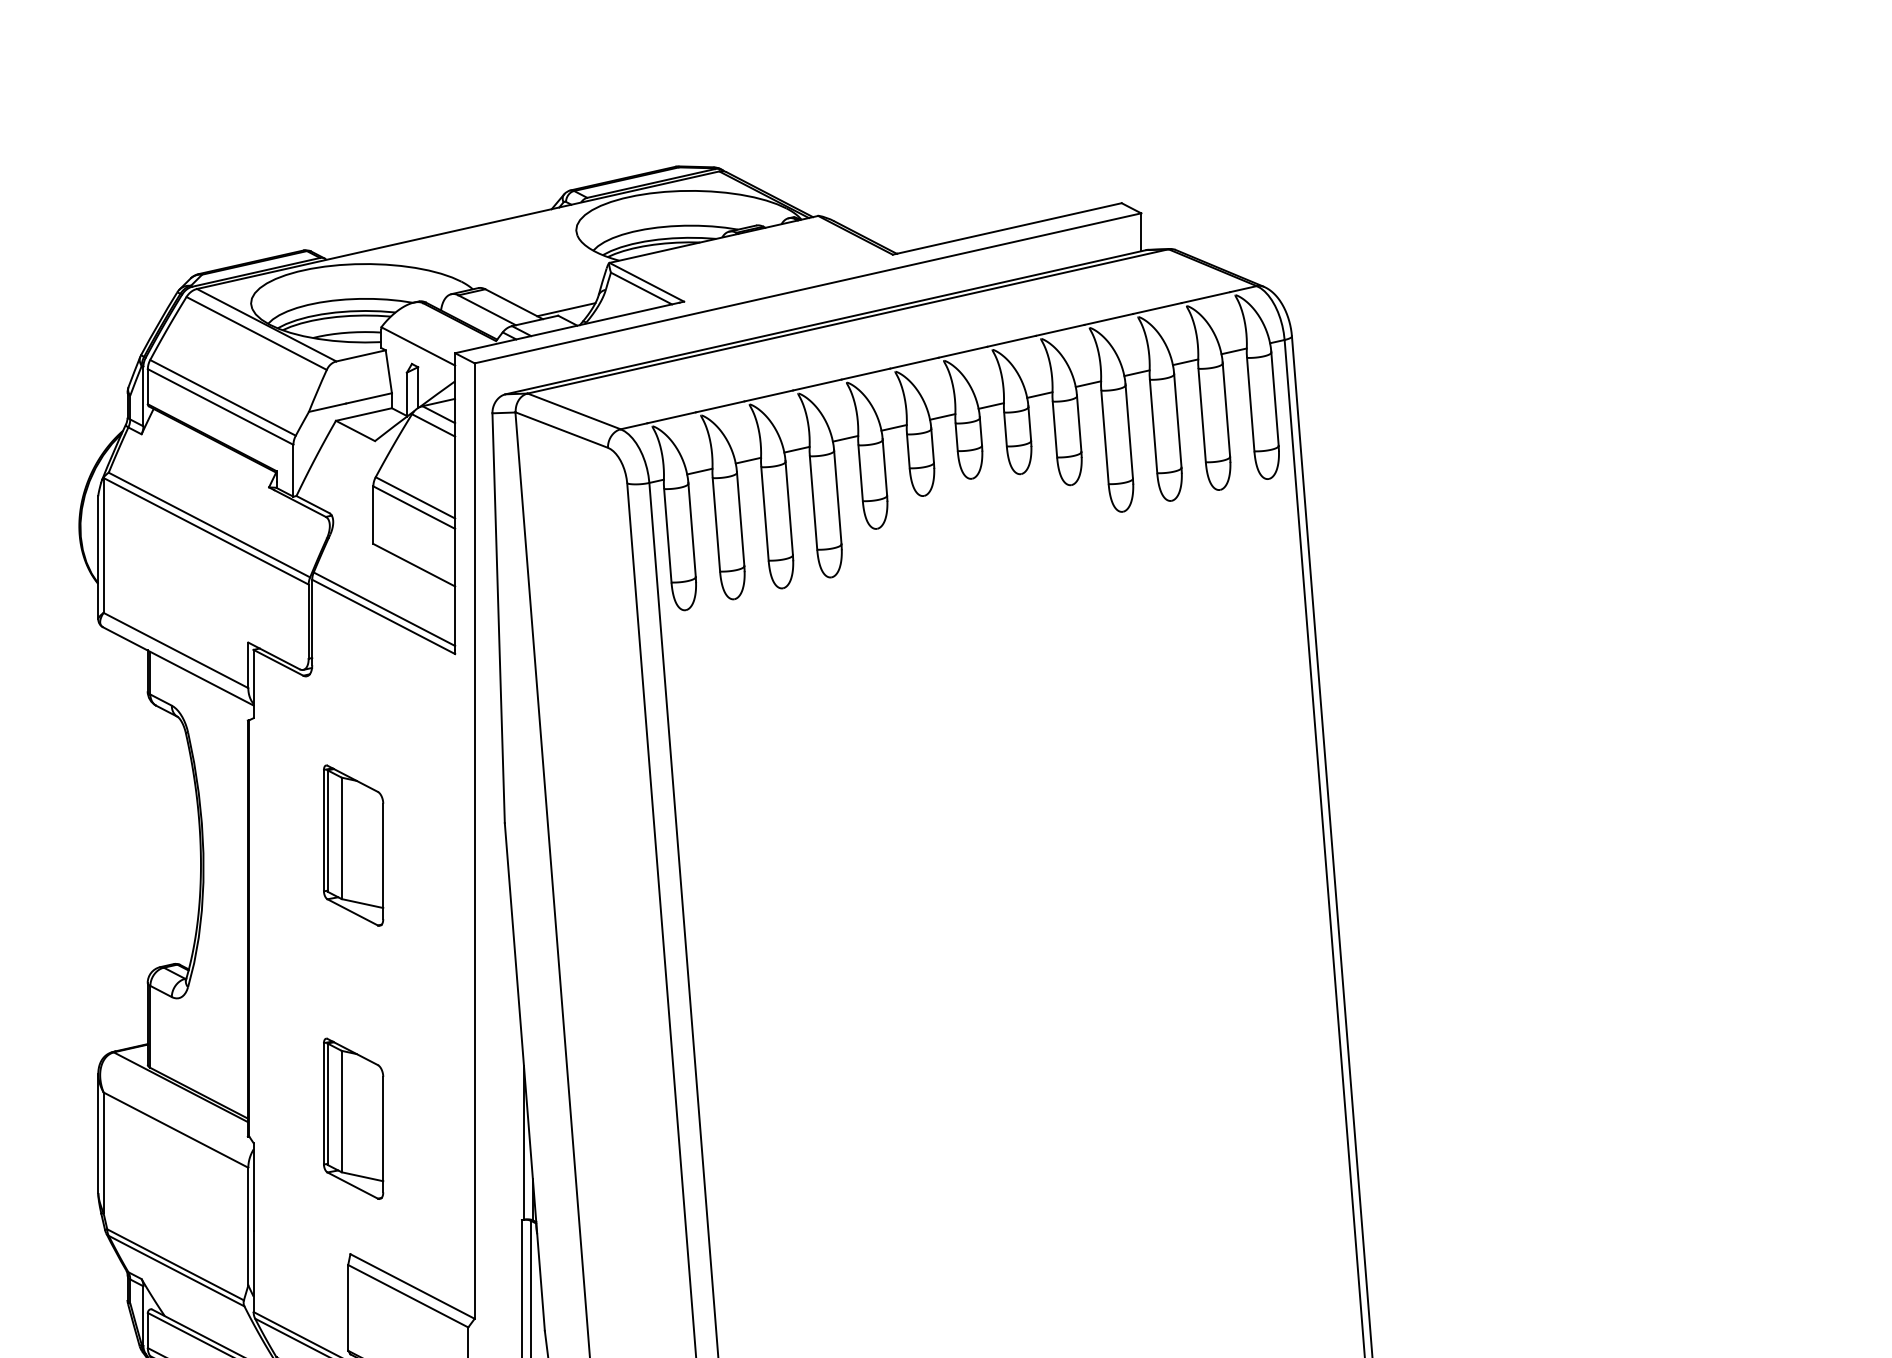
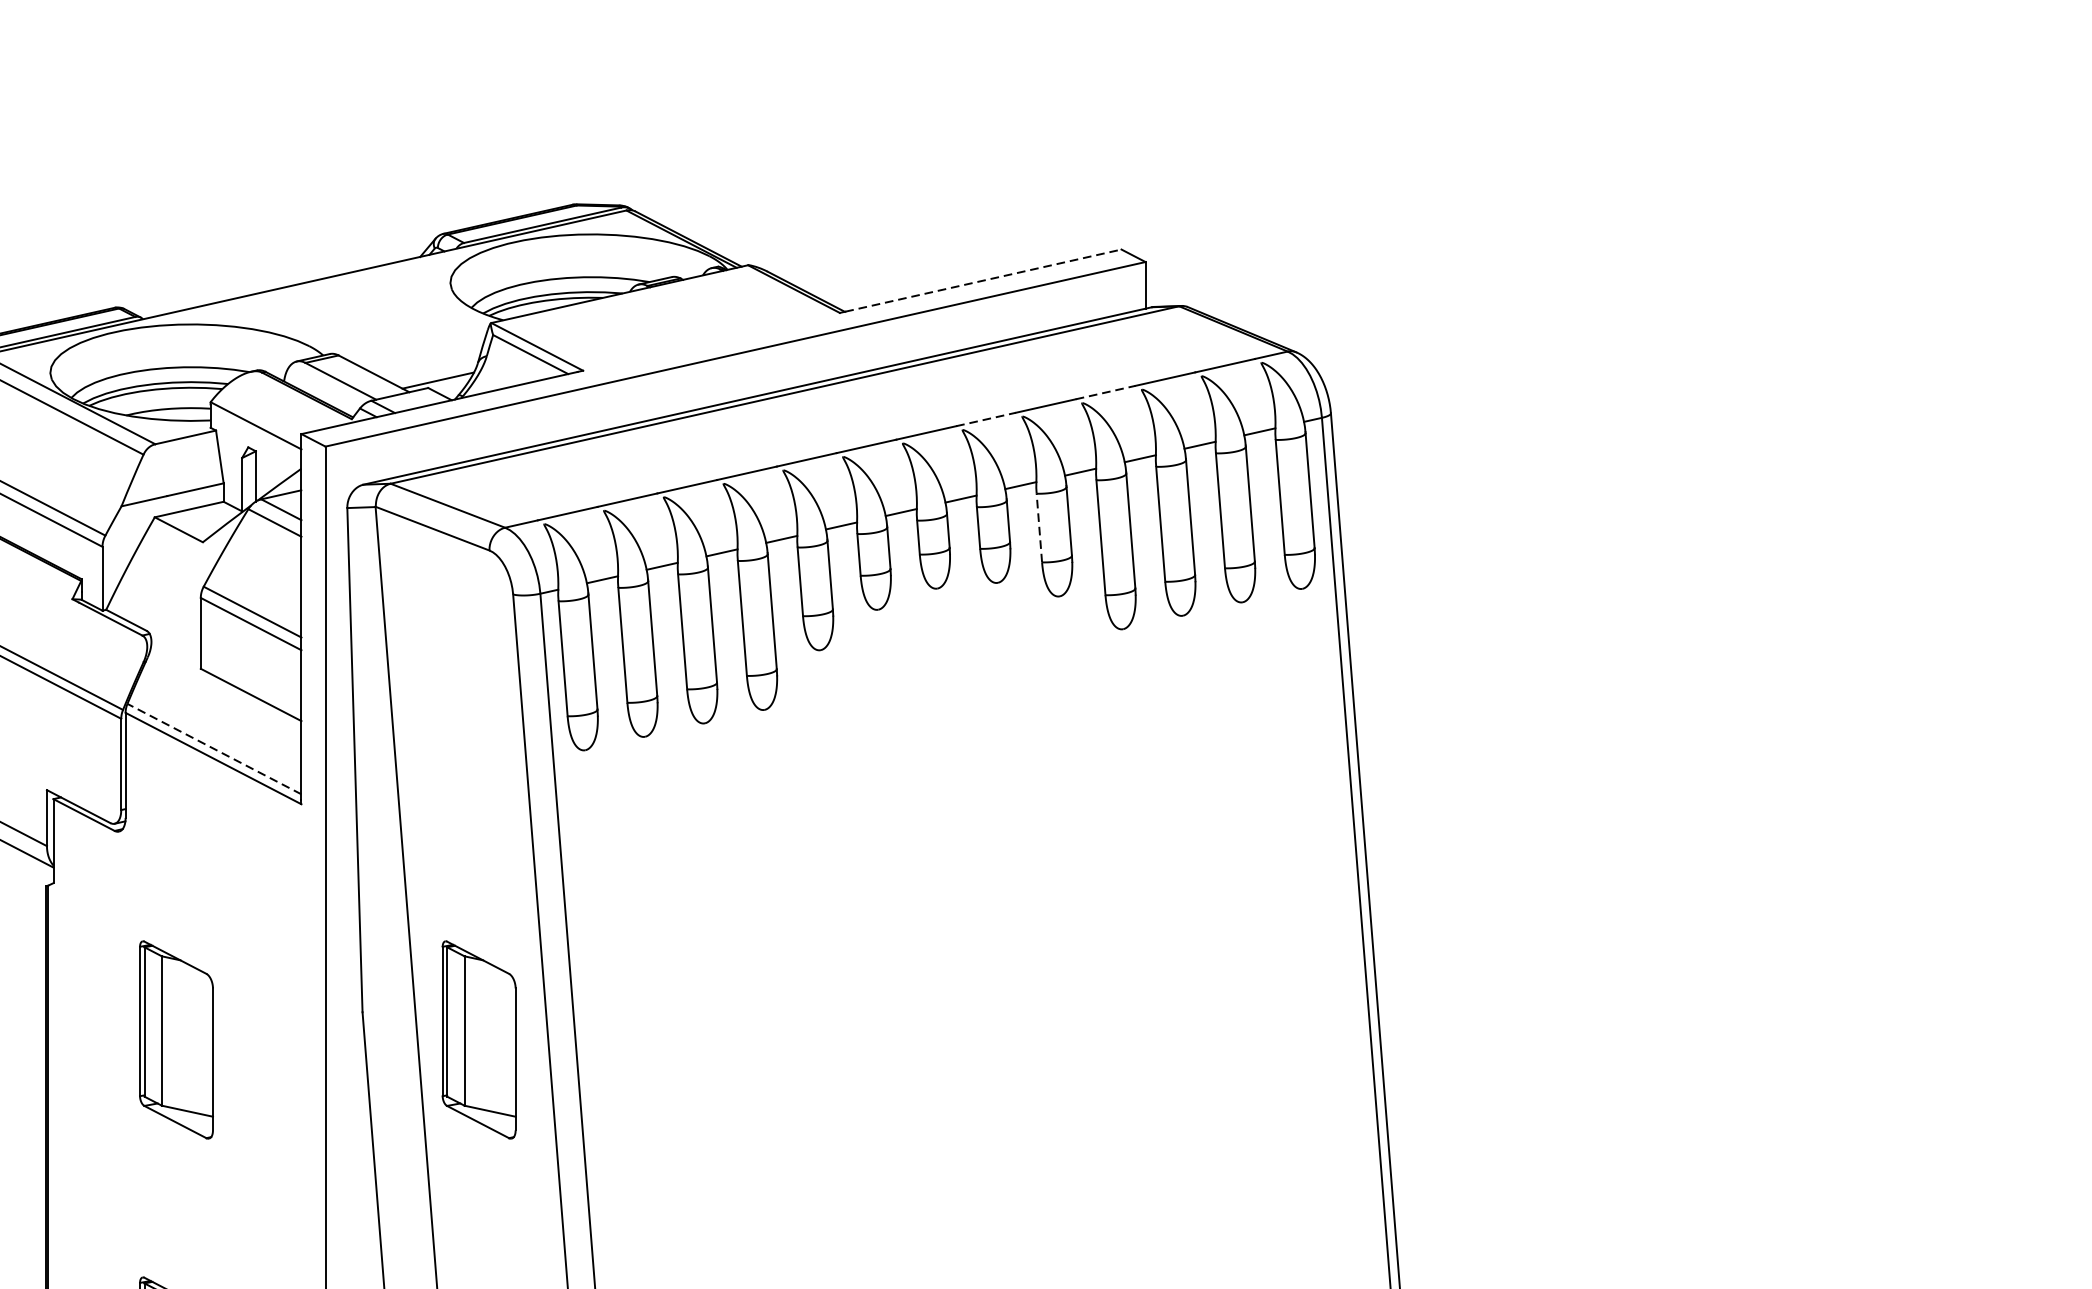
line: (1009, 228) -> (983, 280), solid -> dashed
line: (1108, 319) -> (1105, 392), solid -> dashed
line: (1011, 341) -> (985, 419), solid -> dashed
line: (1054, 429) -> (1038, 527), solid -> dashed
line: (384, 609) -> (214, 749), solid -> dashed
part: (599, 845) -> (479, 1039), added

